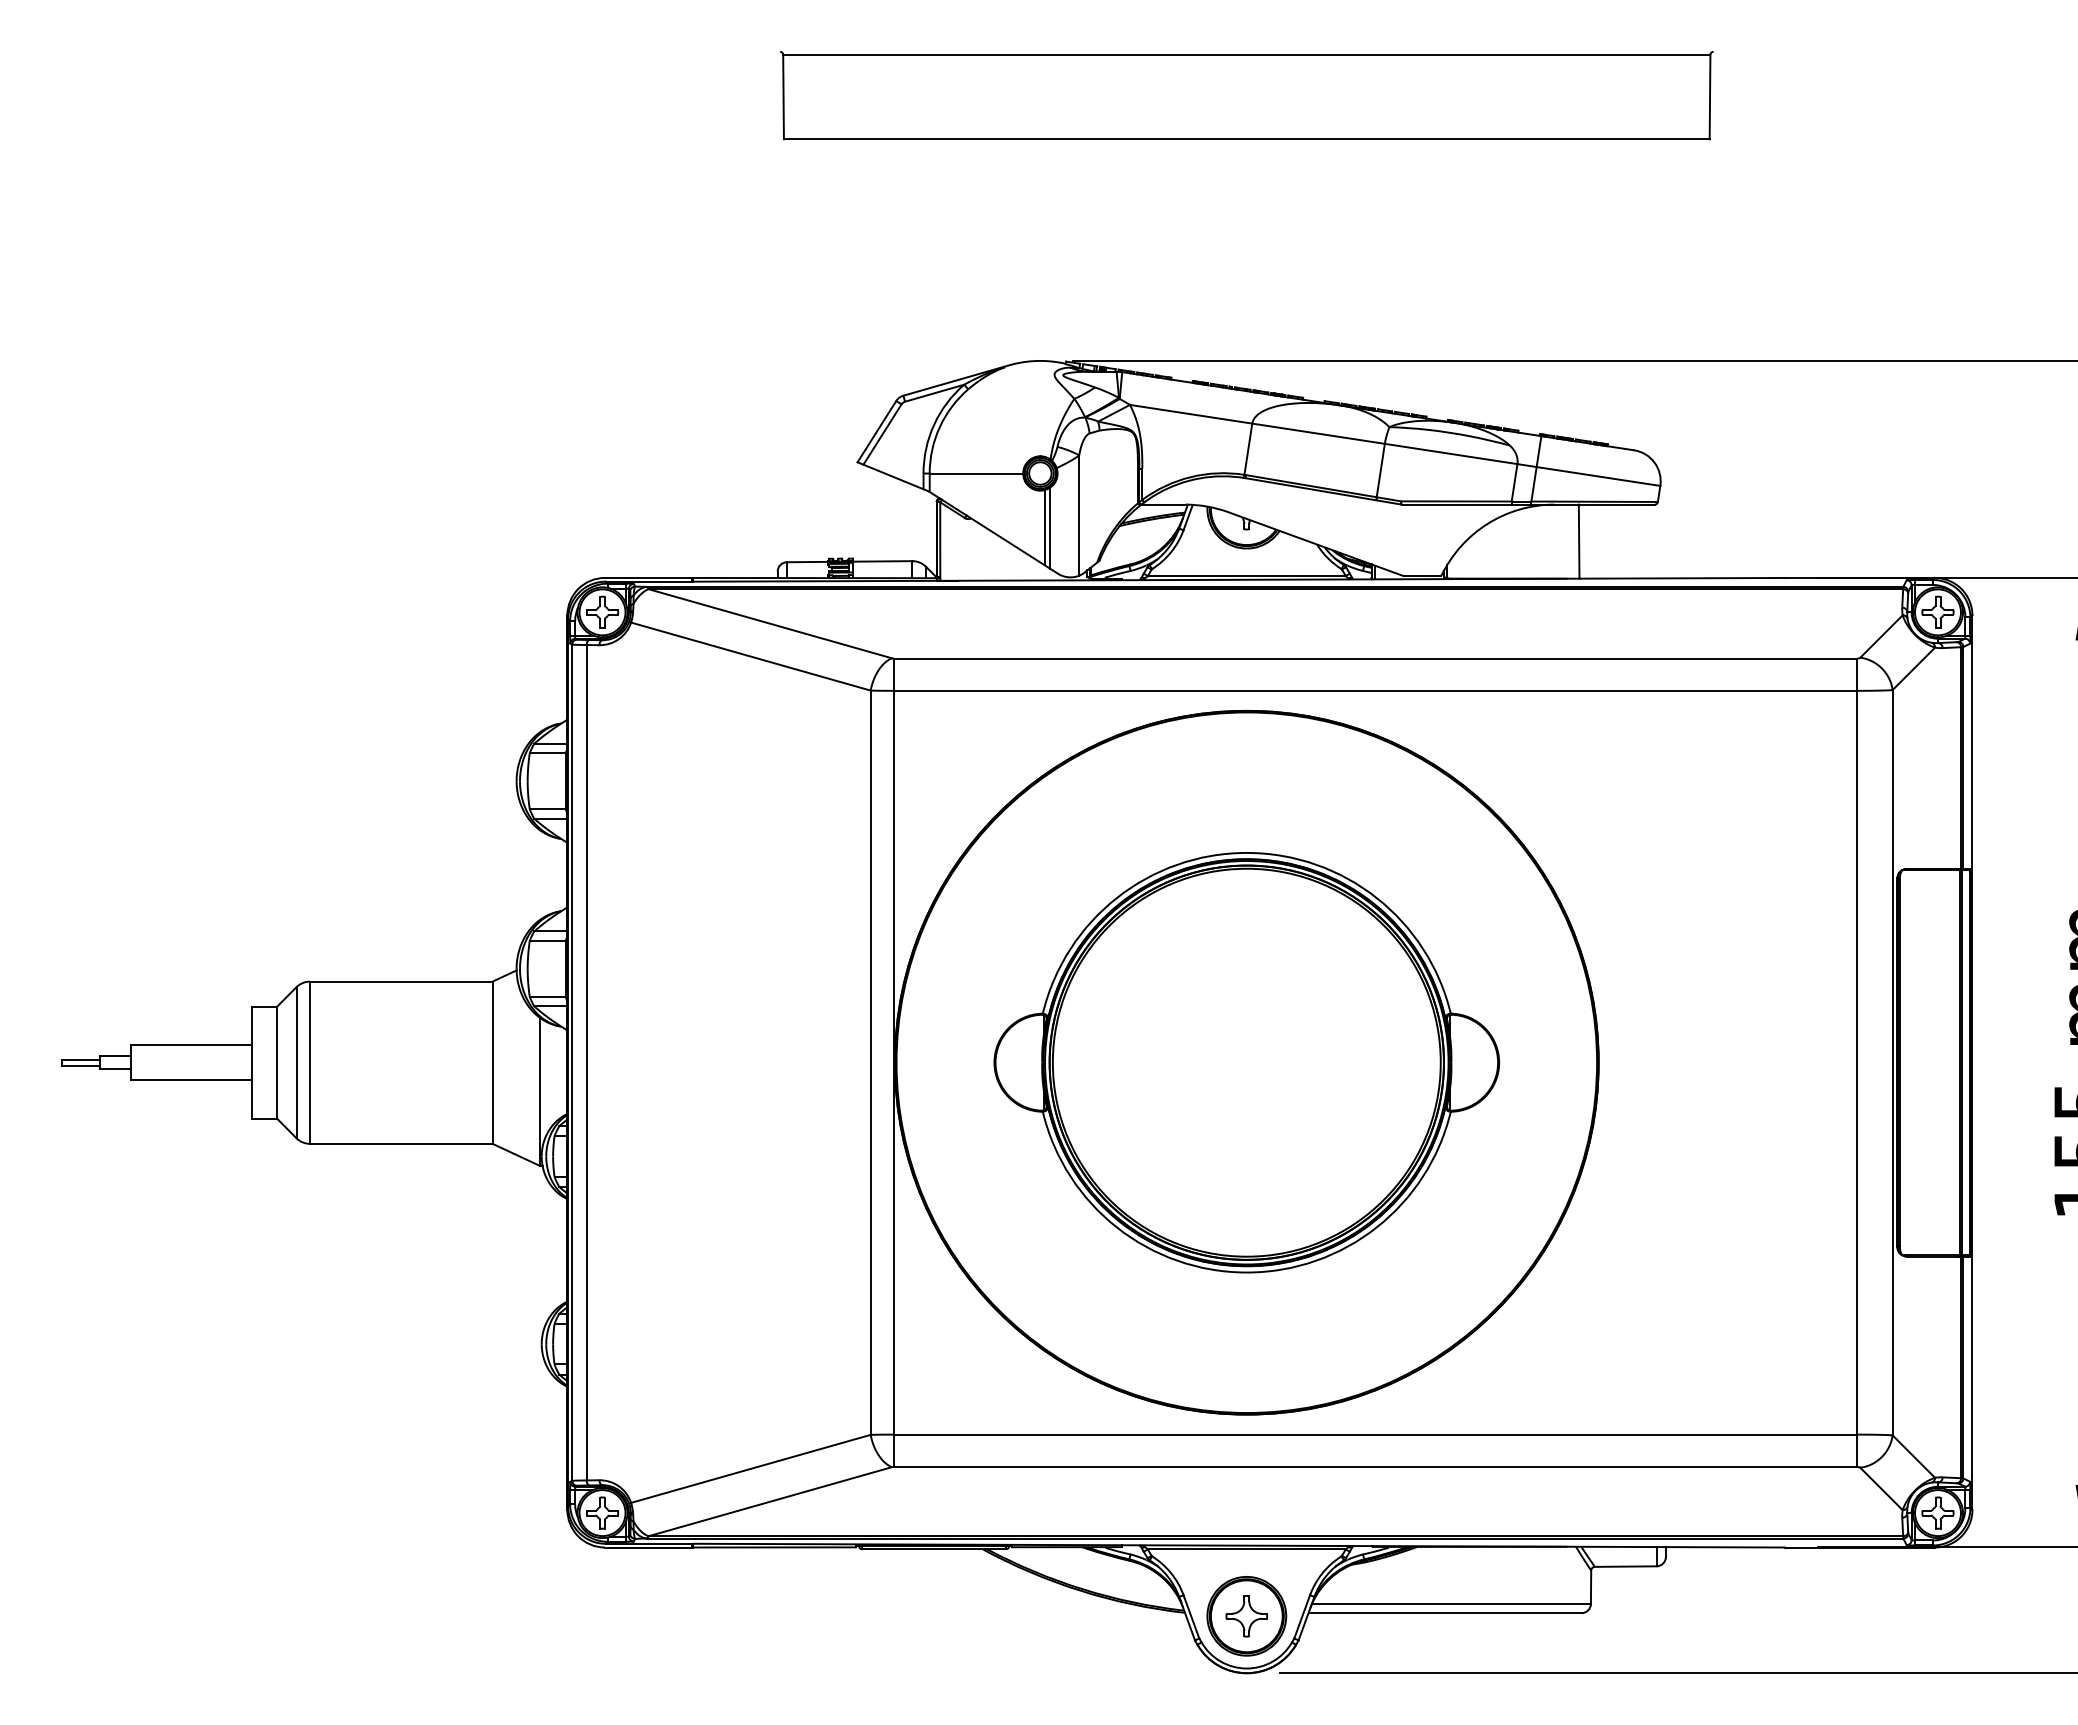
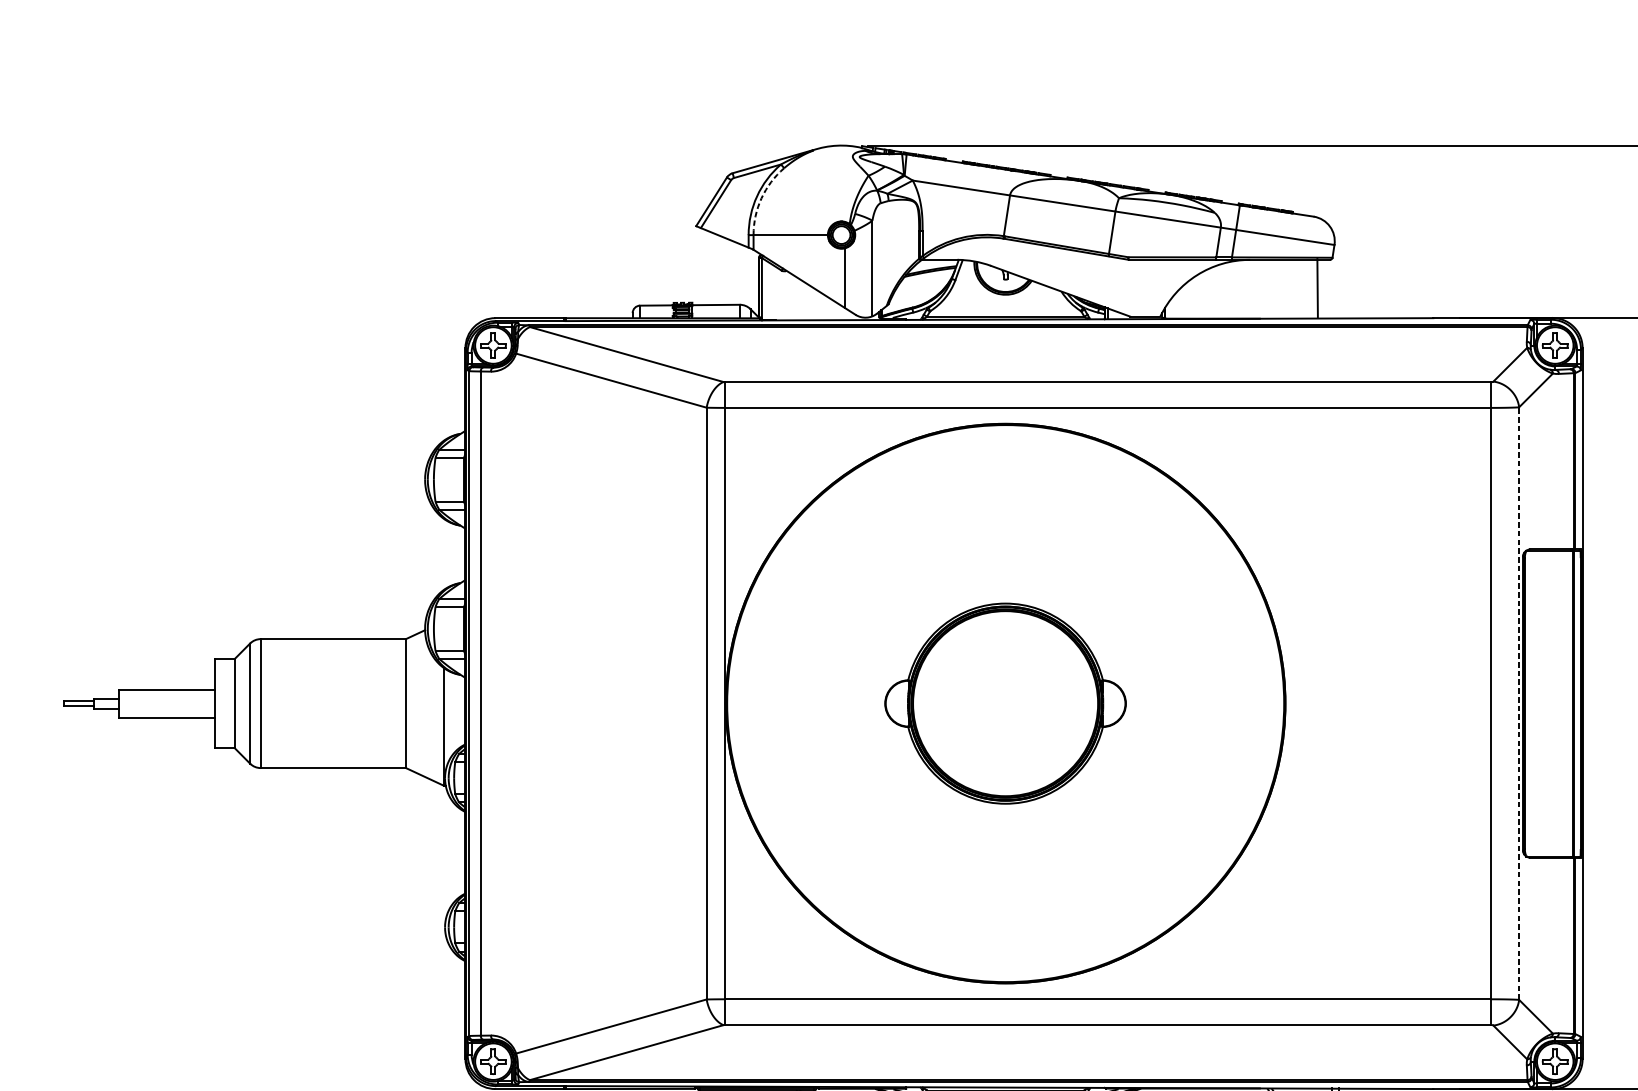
arc: (939, 427) -> (761, 198), solid -> dashed
line: (1049, 527) -> (848, 278), removed
line: (1578, 541) -> (1317, 288), moved
part: (1246, 1062) -> (1005, 703), size x0.6
line: (1892, 1062) -> (1519, 703), solid -> dashed

